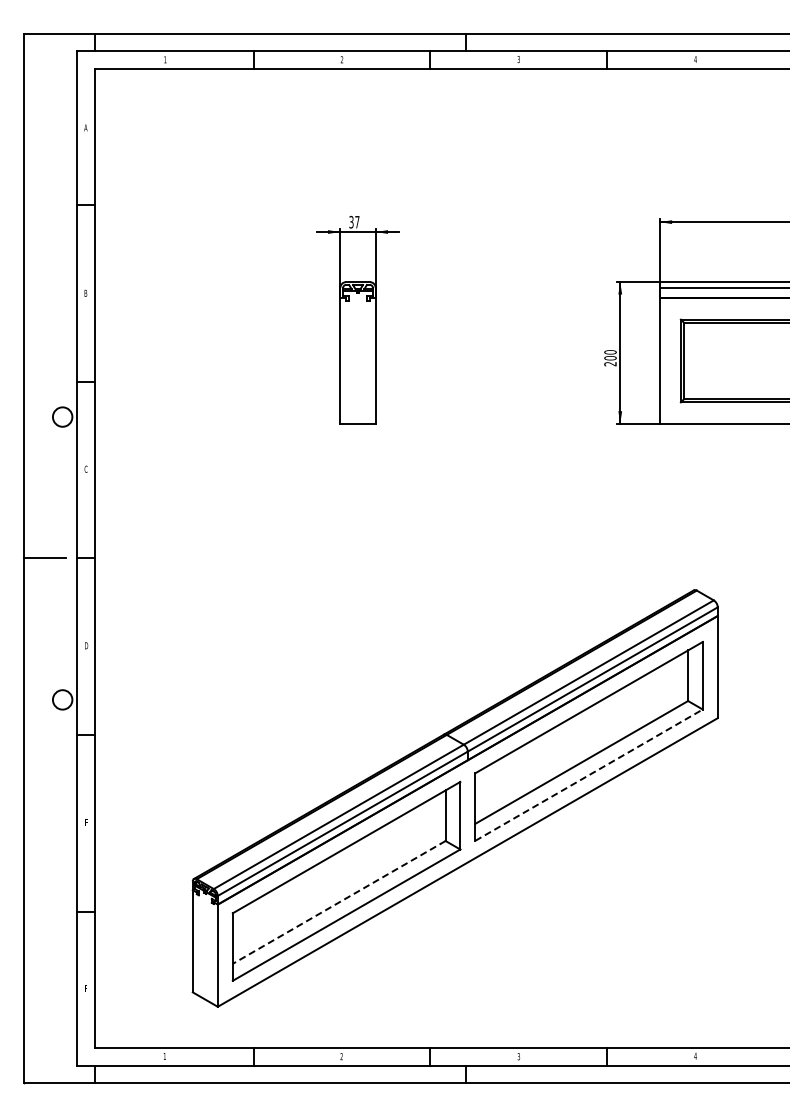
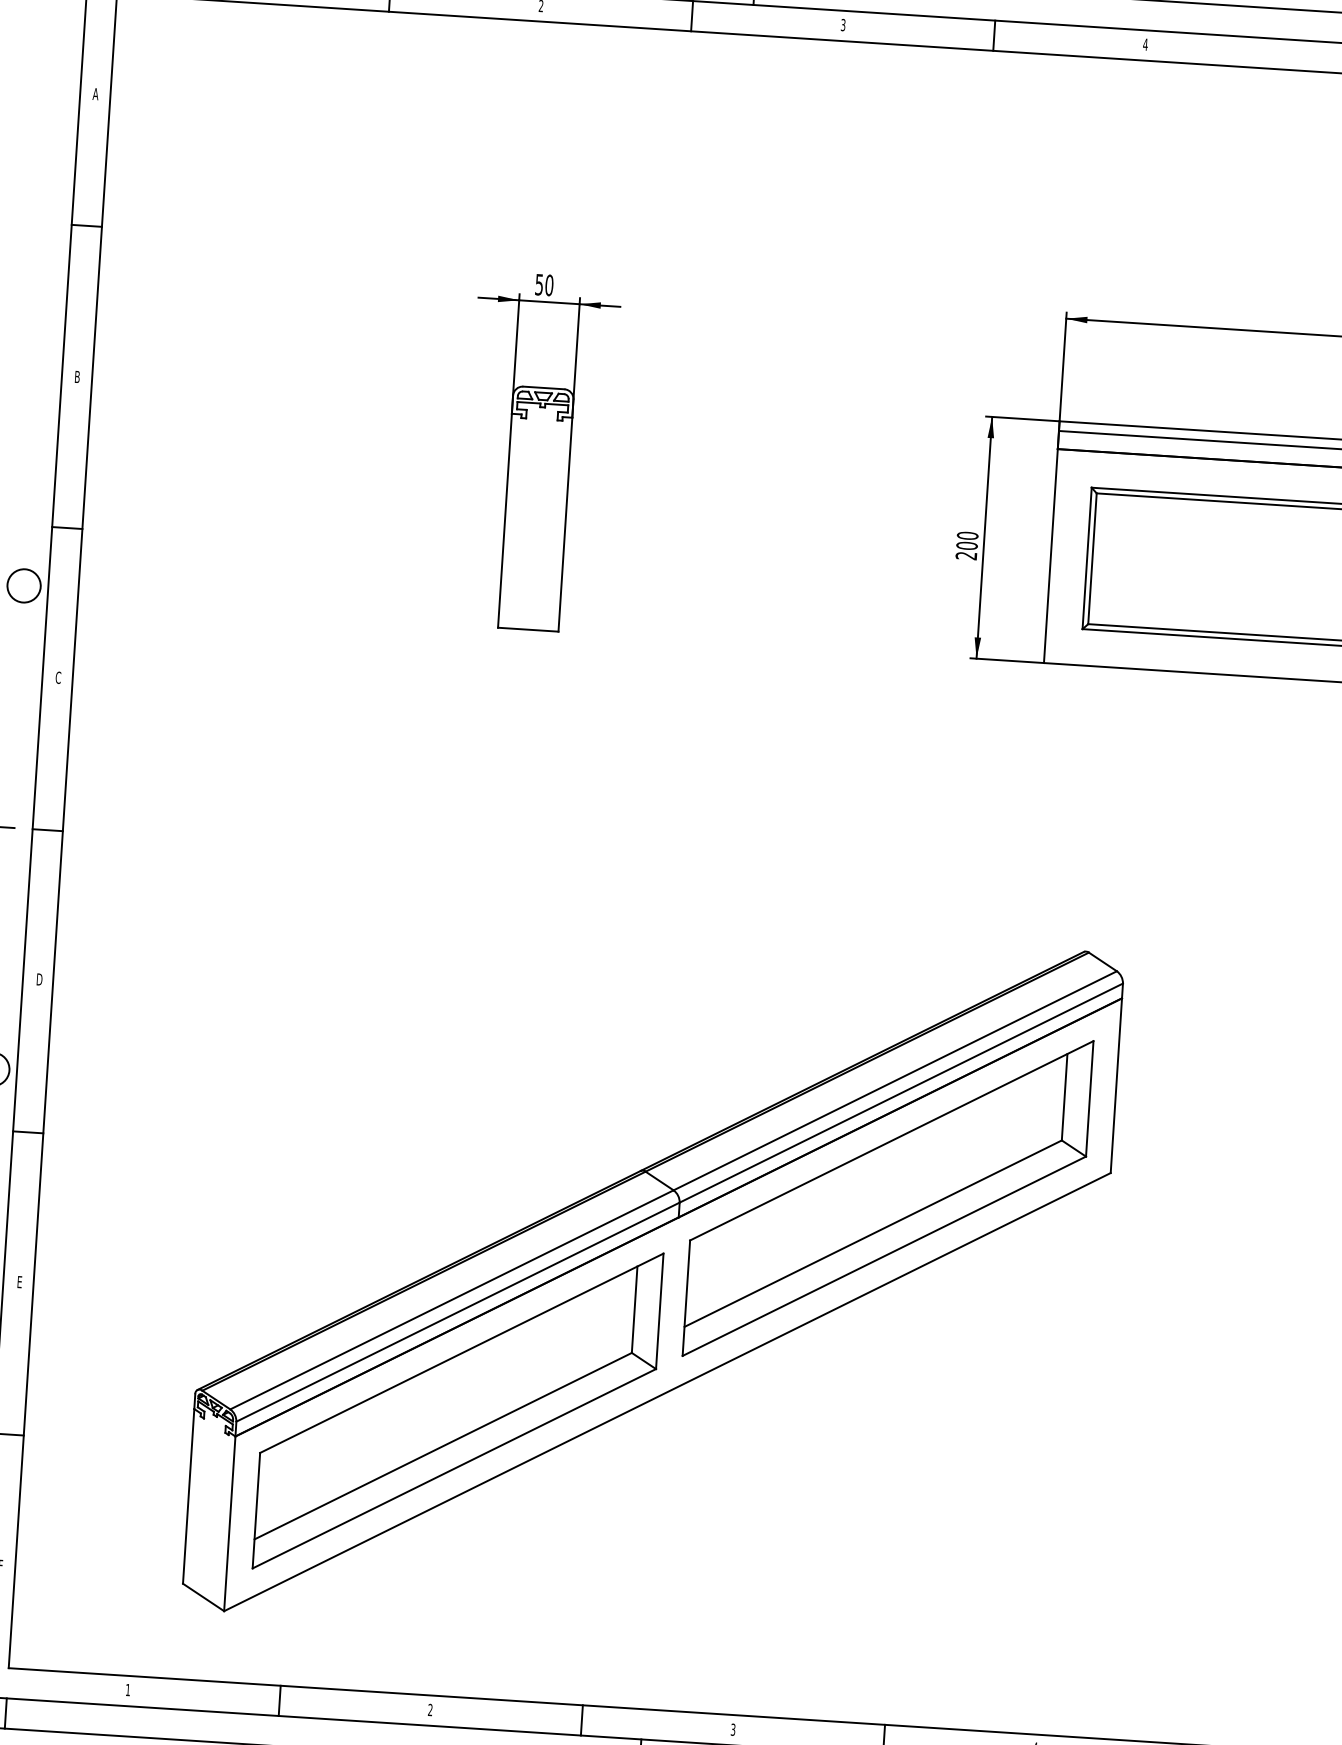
text: (354, 221) -> (544, 283), 37 -> 50
line: (589, 774) -> (885, 1255), dashed -> solid
line: (339, 902) -> (443, 1446), dashed -> solid

